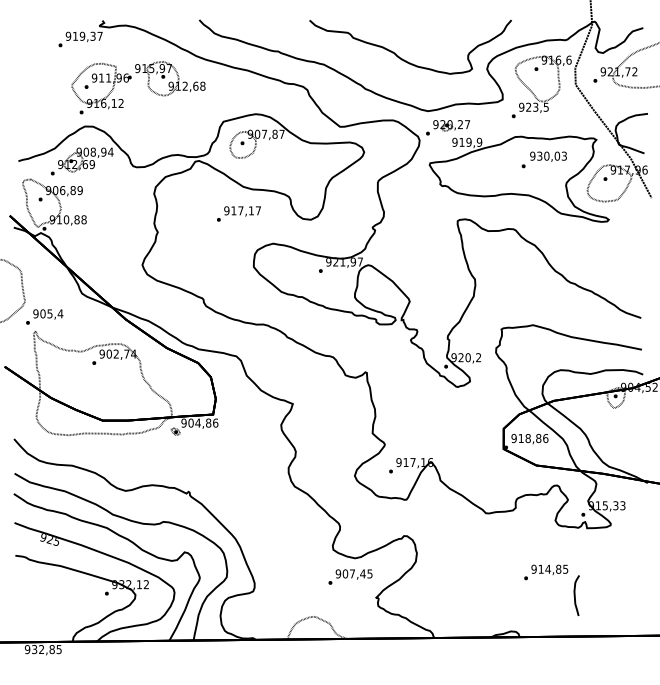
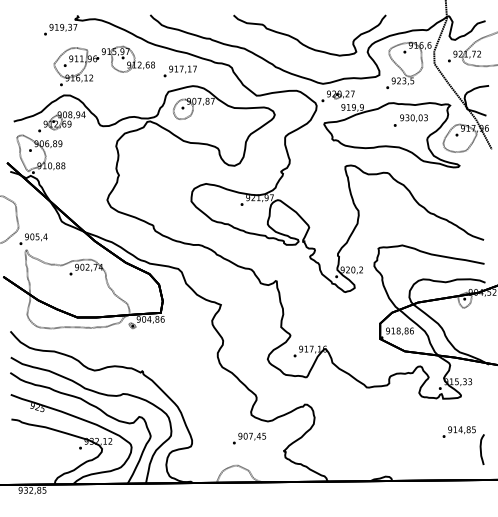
text: (237, 214) -> (179, 71), moved
part: (553, 574) -> (464, 433), moved
text: (350, 576) -> (249, 438), moved

